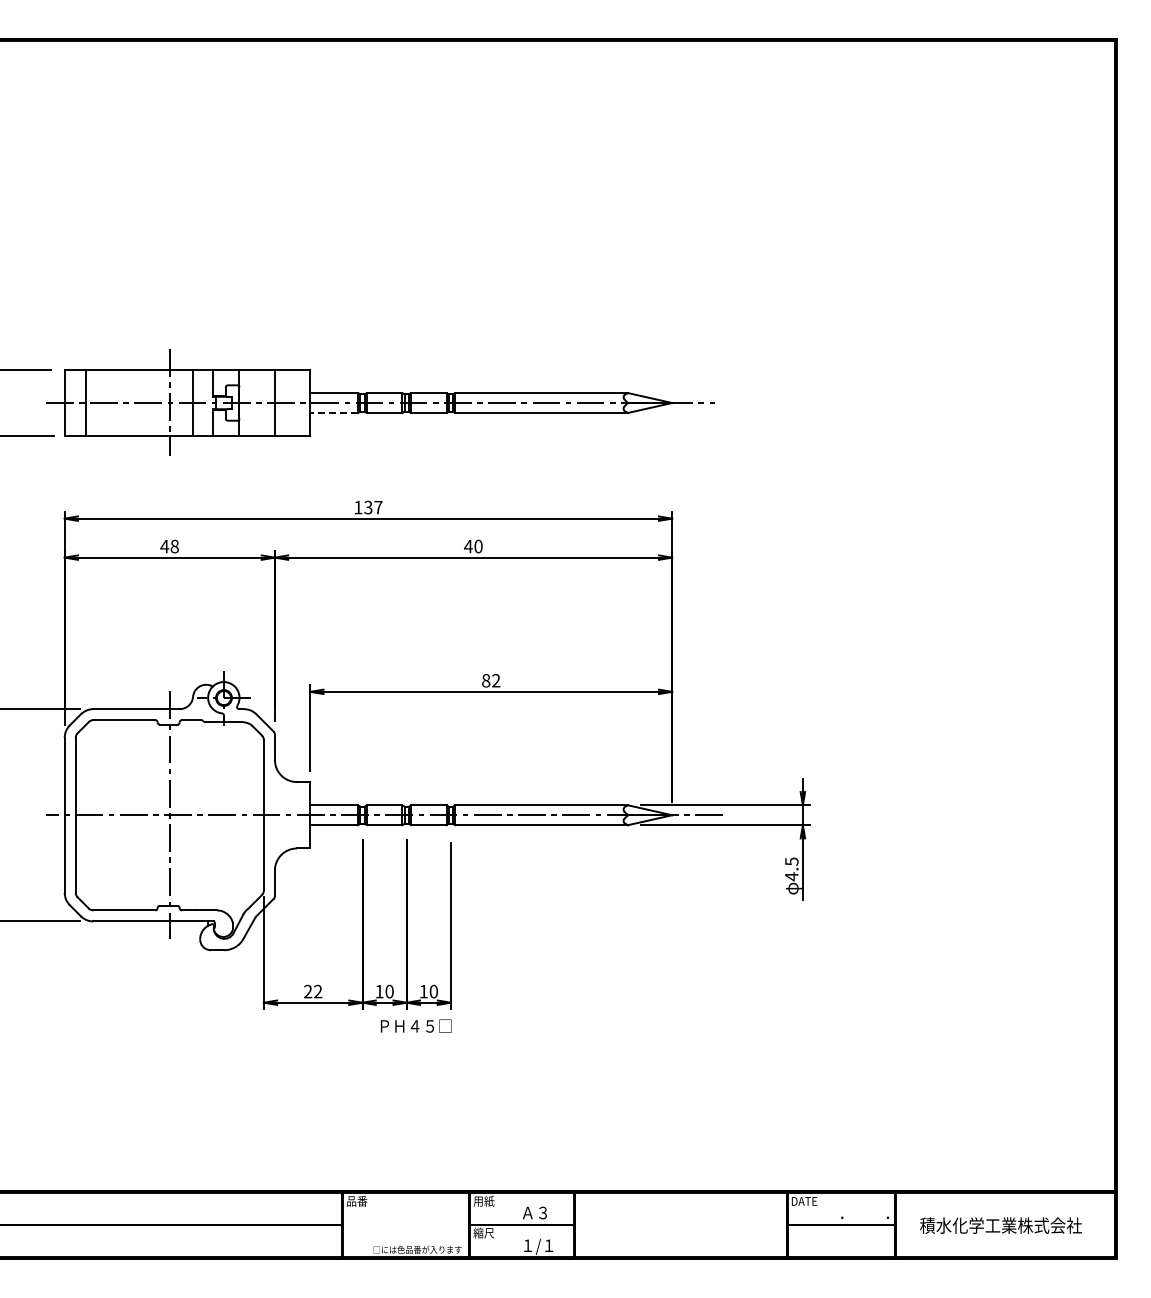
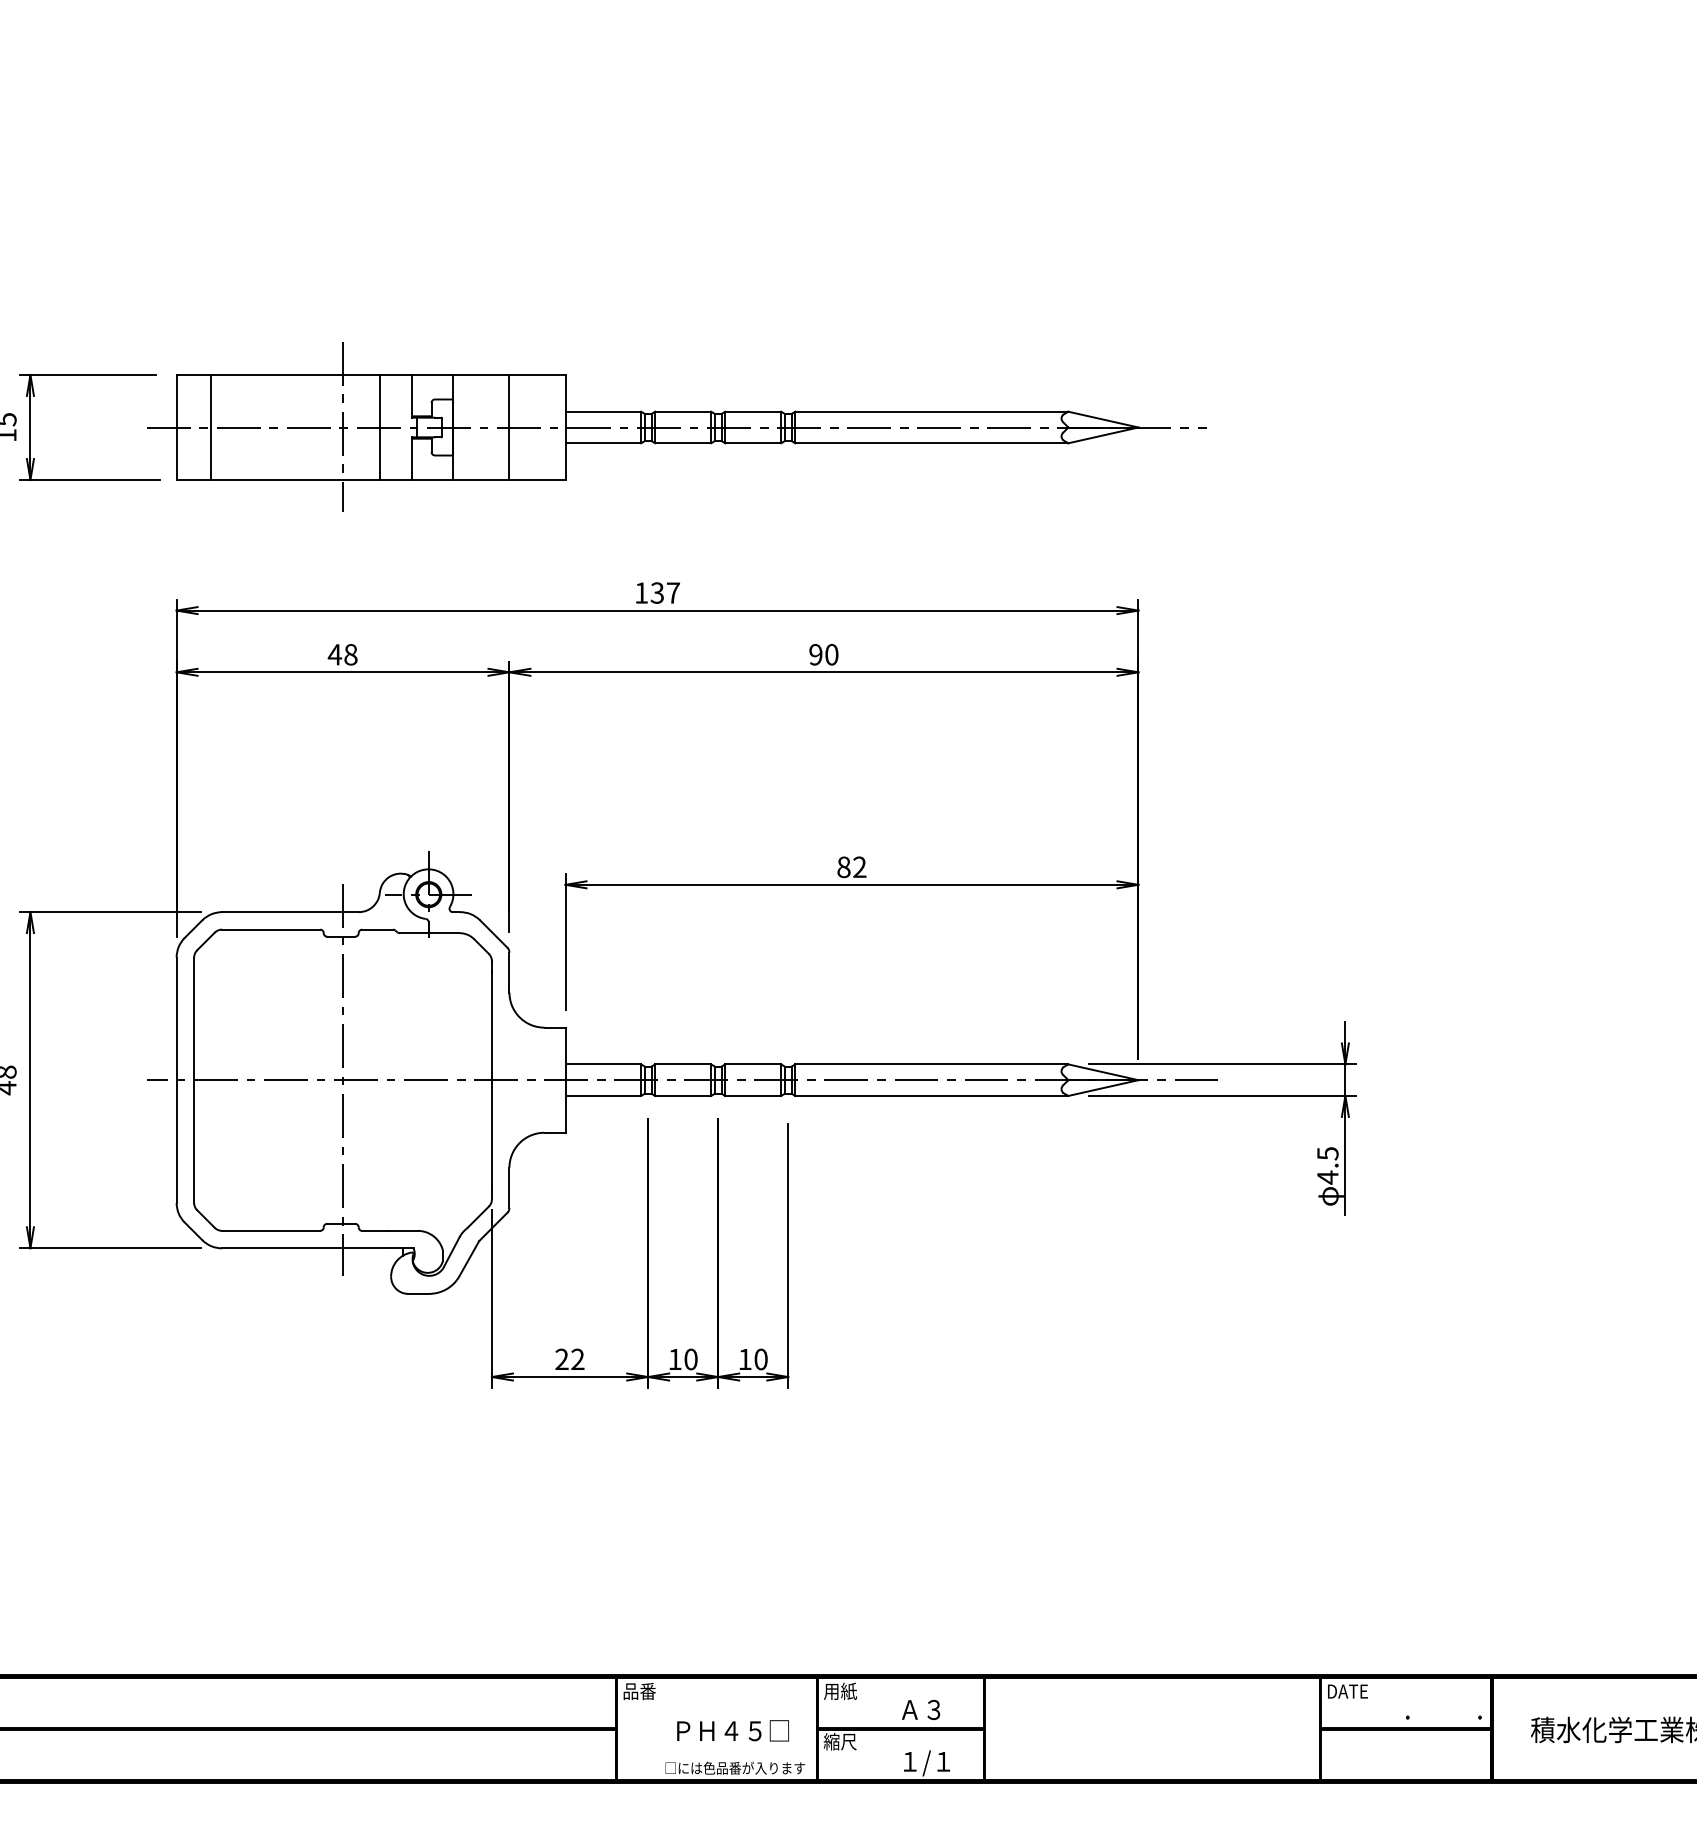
line: (334, 412) -> (603, 442), dashed -> solid
text: (468, 546) -> (815, 654), 40 -> 90
text: (415, 1025) -> (732, 1729), moved

